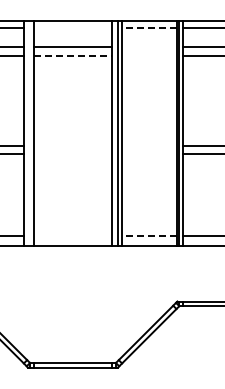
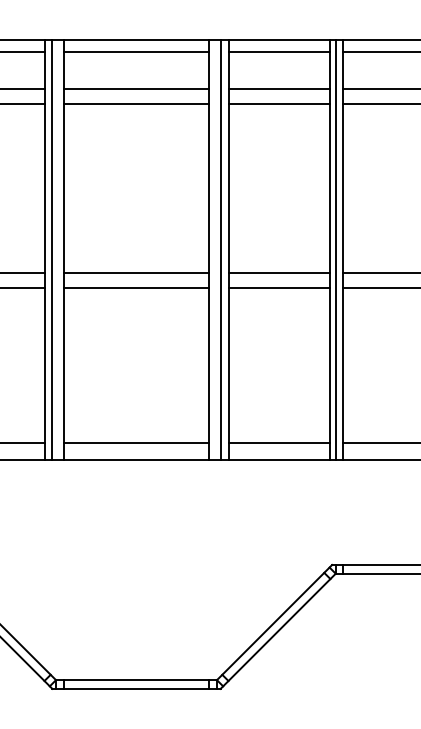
line: (72, 27) -> (135, 51), added
line: (148, 27) -> (277, 51), dashed -> solid
line: (149, 47) -> (279, 89), added
line: (73, 55) -> (137, 104), dashed -> solid
line: (149, 55) -> (279, 104), added
line: (28, 133) -> (53, 250), added
line: (72, 145) -> (135, 272), added
line: (149, 145) -> (279, 272), added
line: (72, 153) -> (135, 287), added
line: (149, 153) -> (279, 287), added
line: (72, 236) -> (135, 443), added
line: (148, 236) -> (277, 443), dashed -> solid

